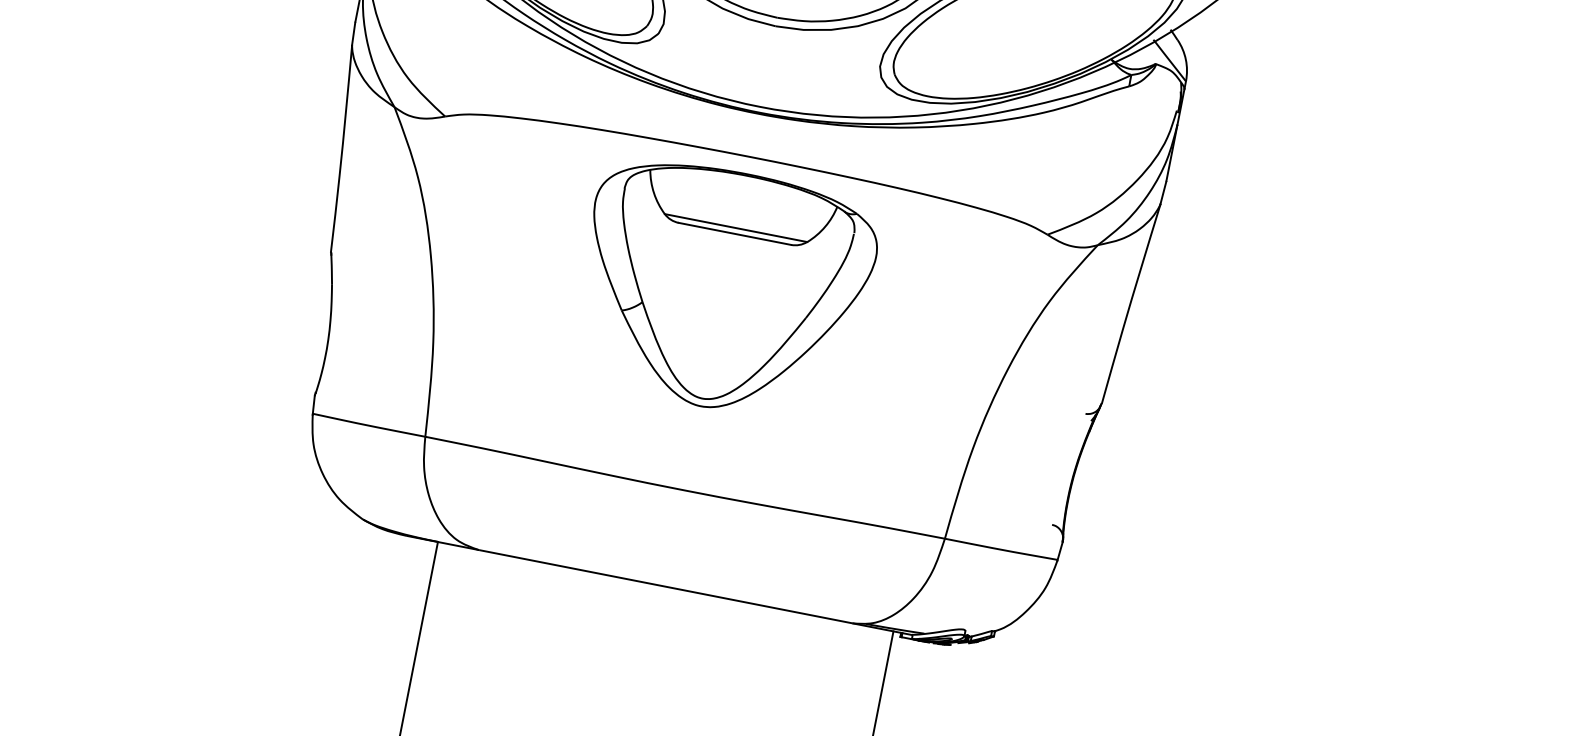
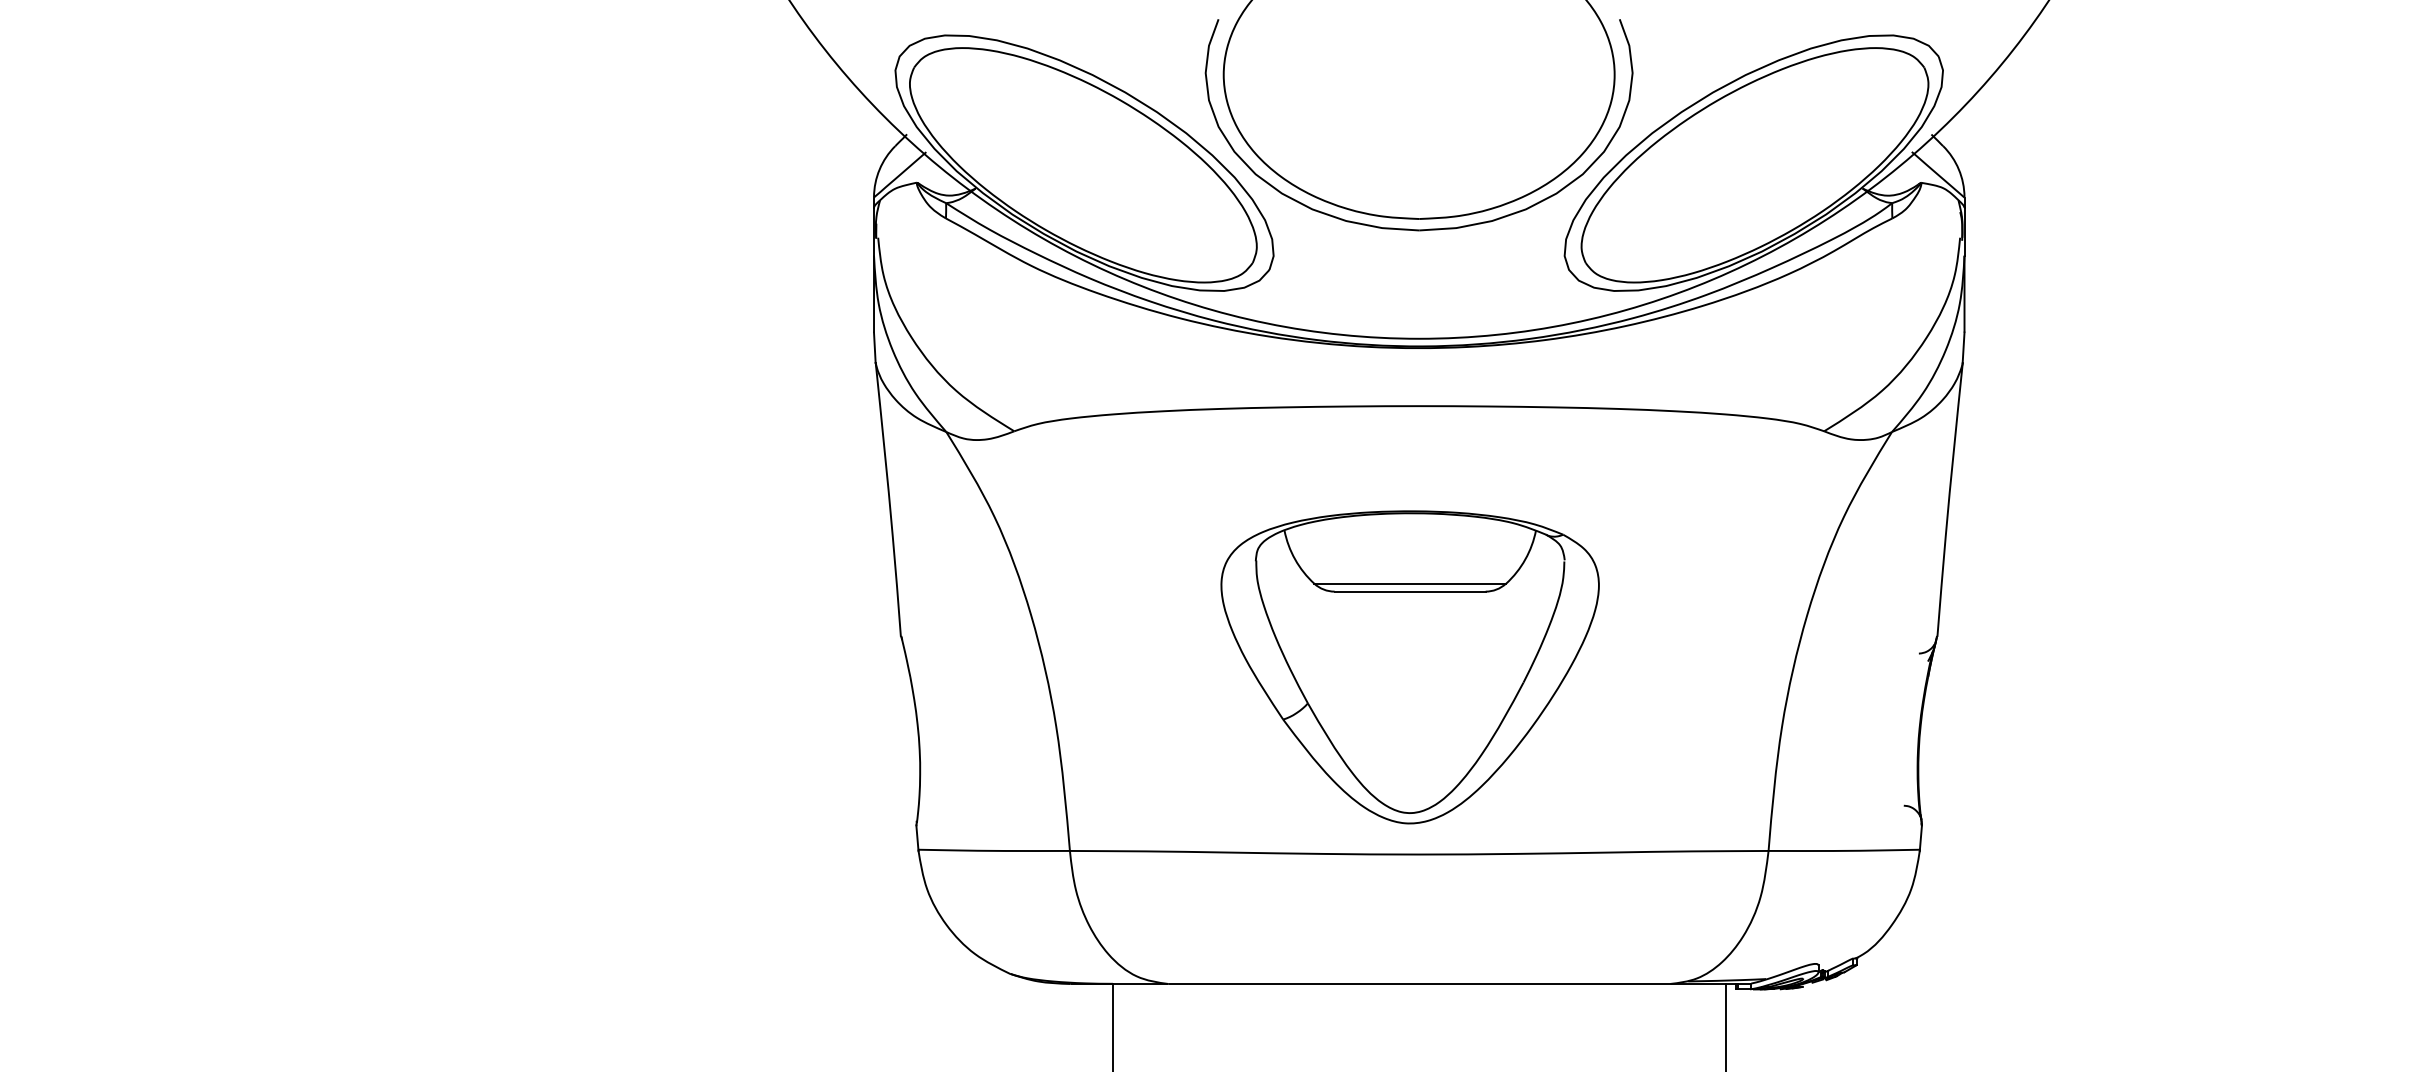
part: (723, 290) -> (1409, 667), moved

